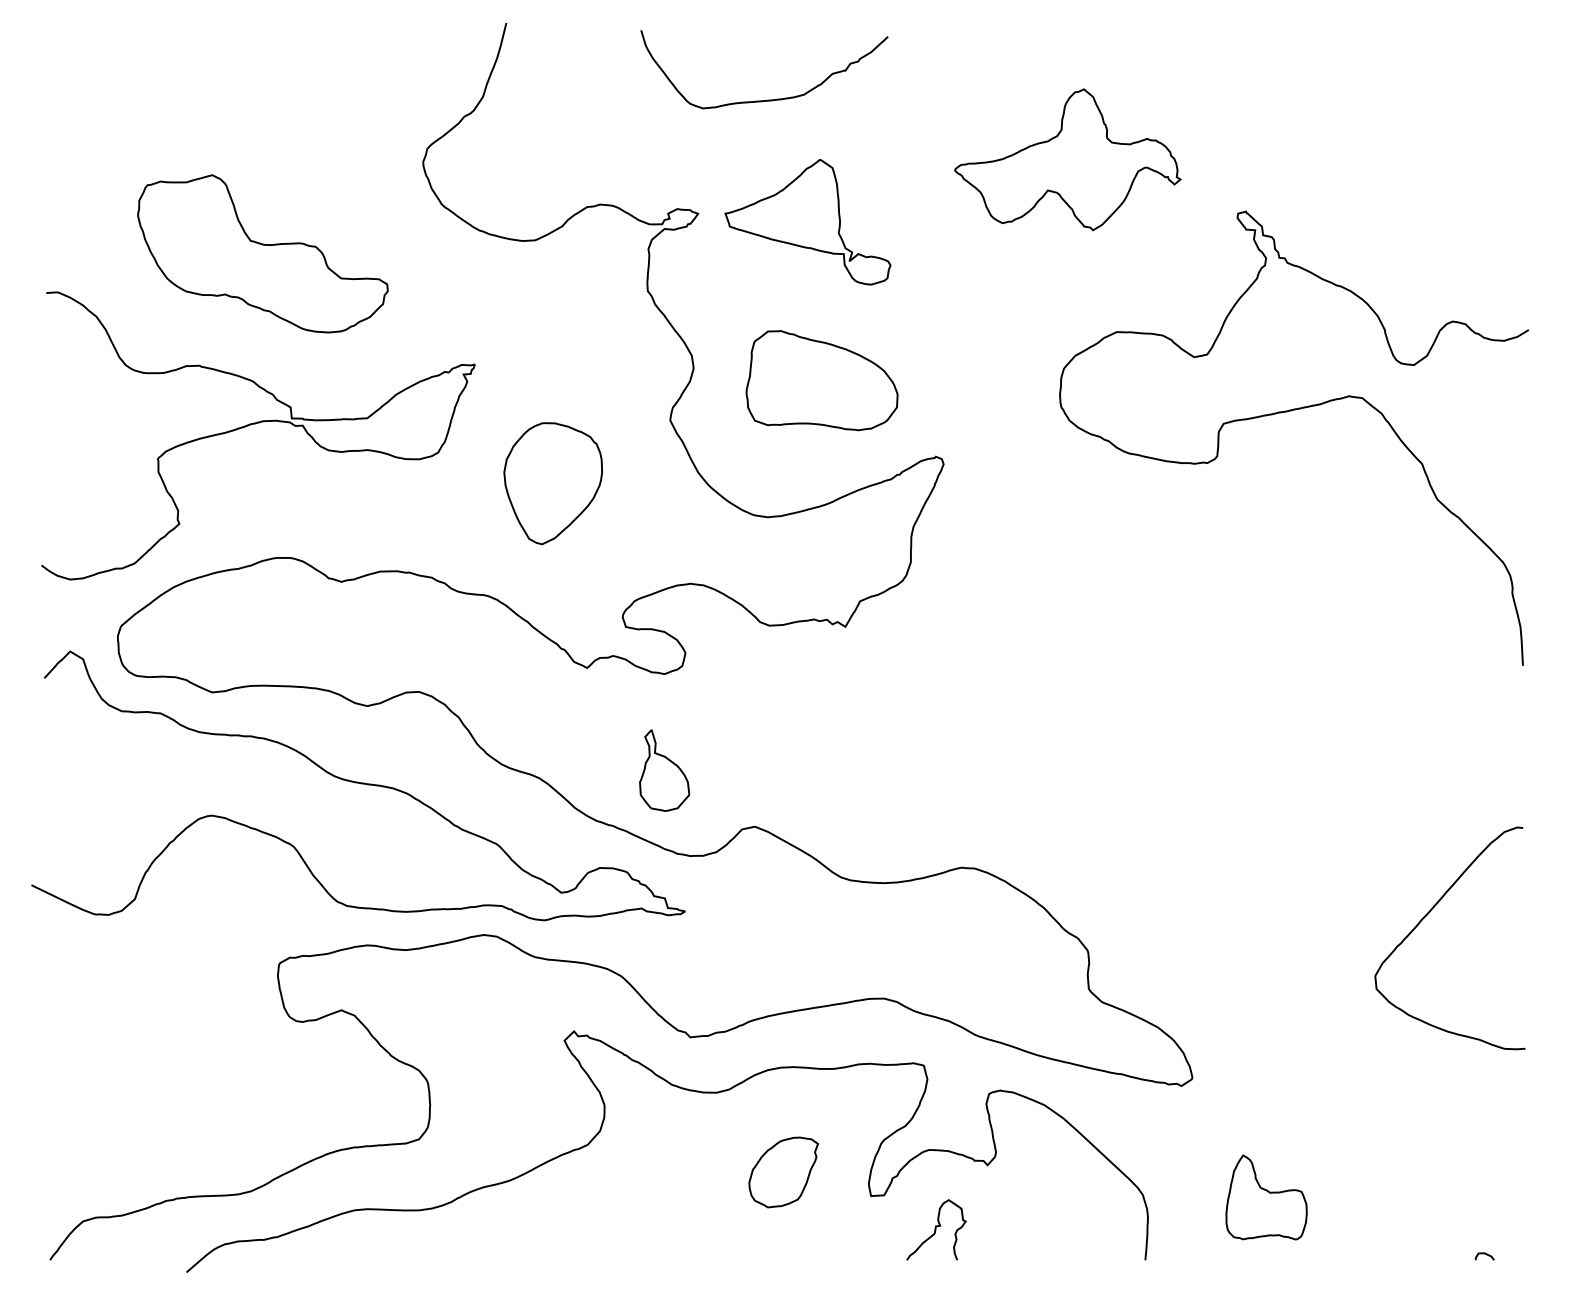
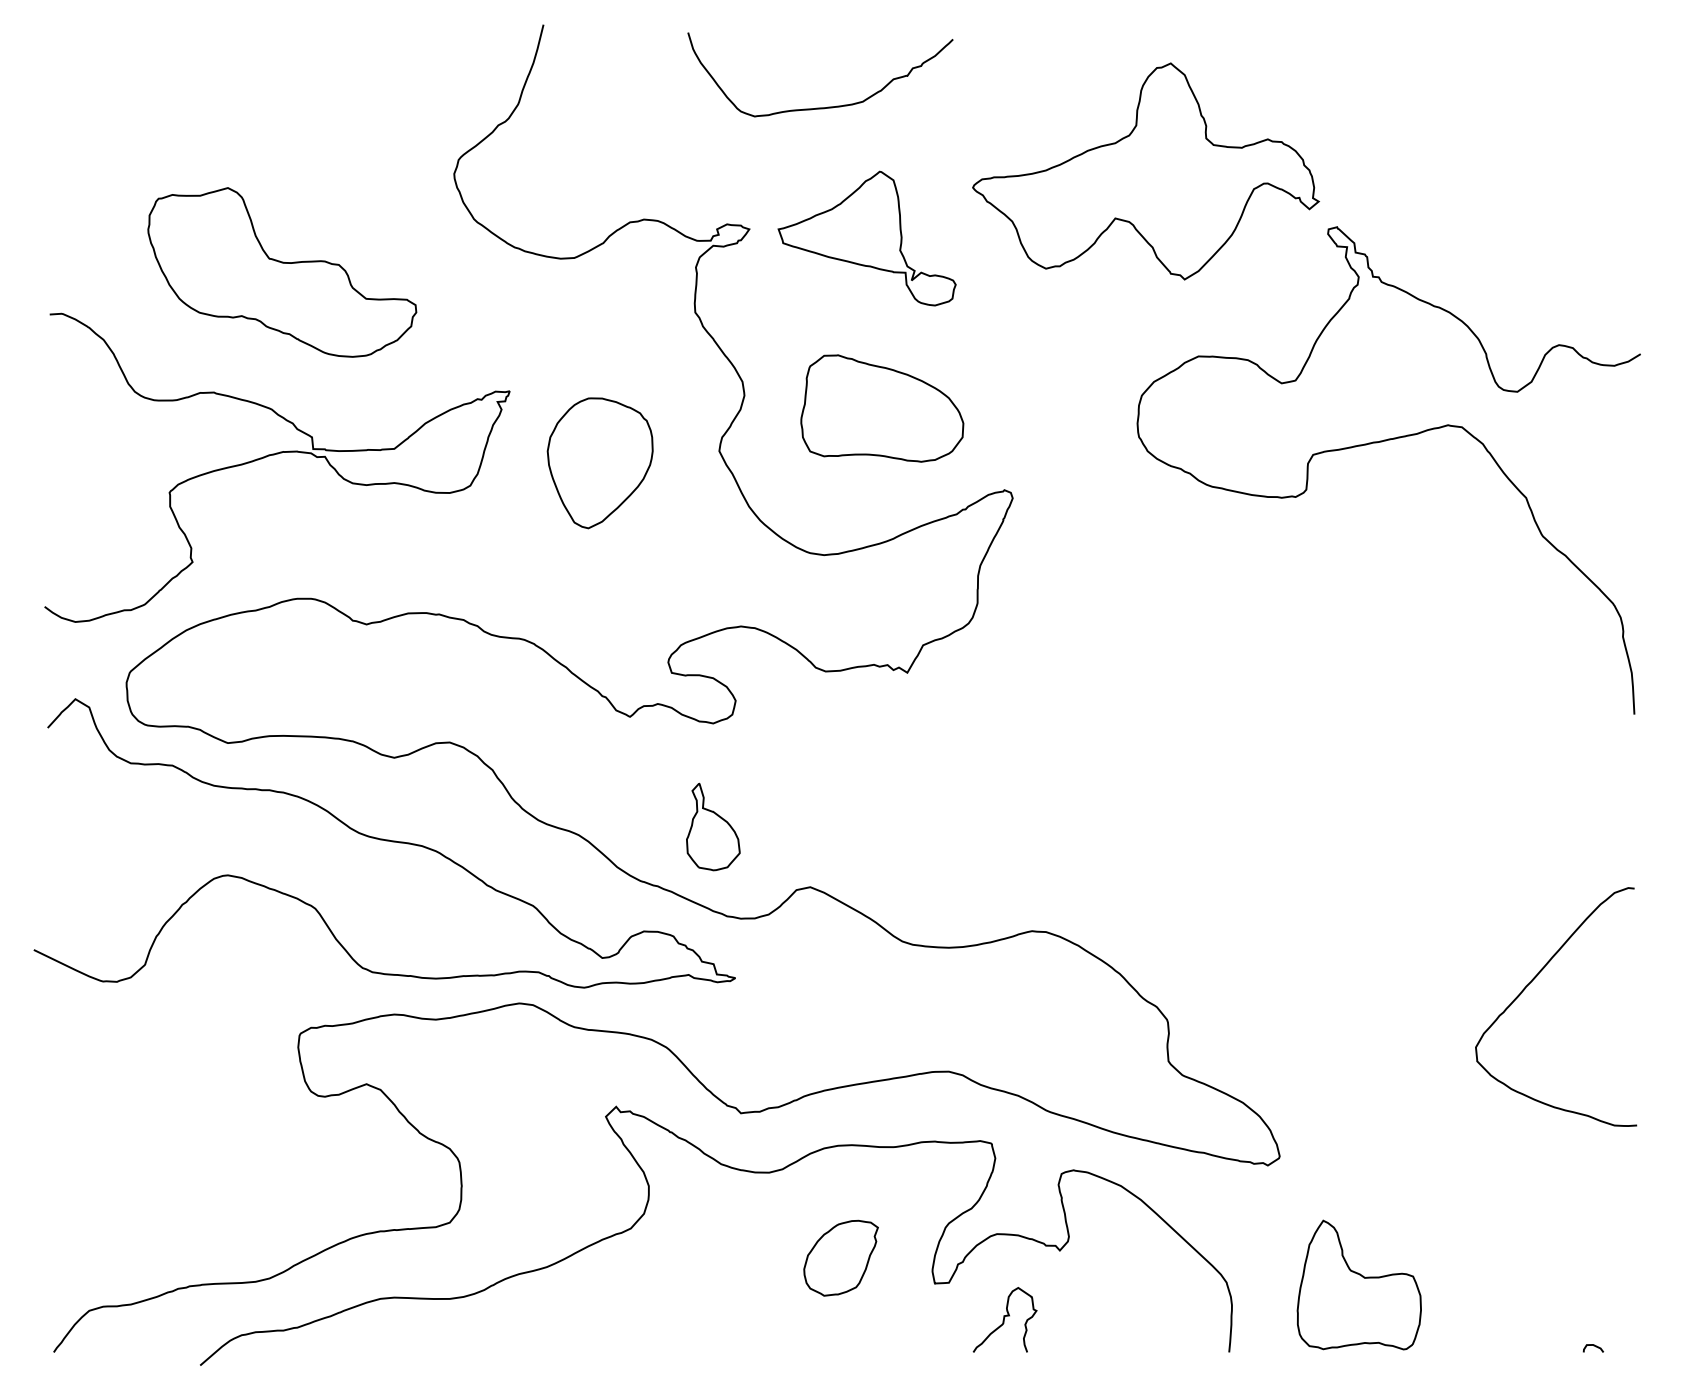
part: (1067, 159) -> (1145, 171), size x1.43
part: (552, 483) -> (599, 463), moved
part: (1266, 1197) -> (1359, 1285), size x1.43

